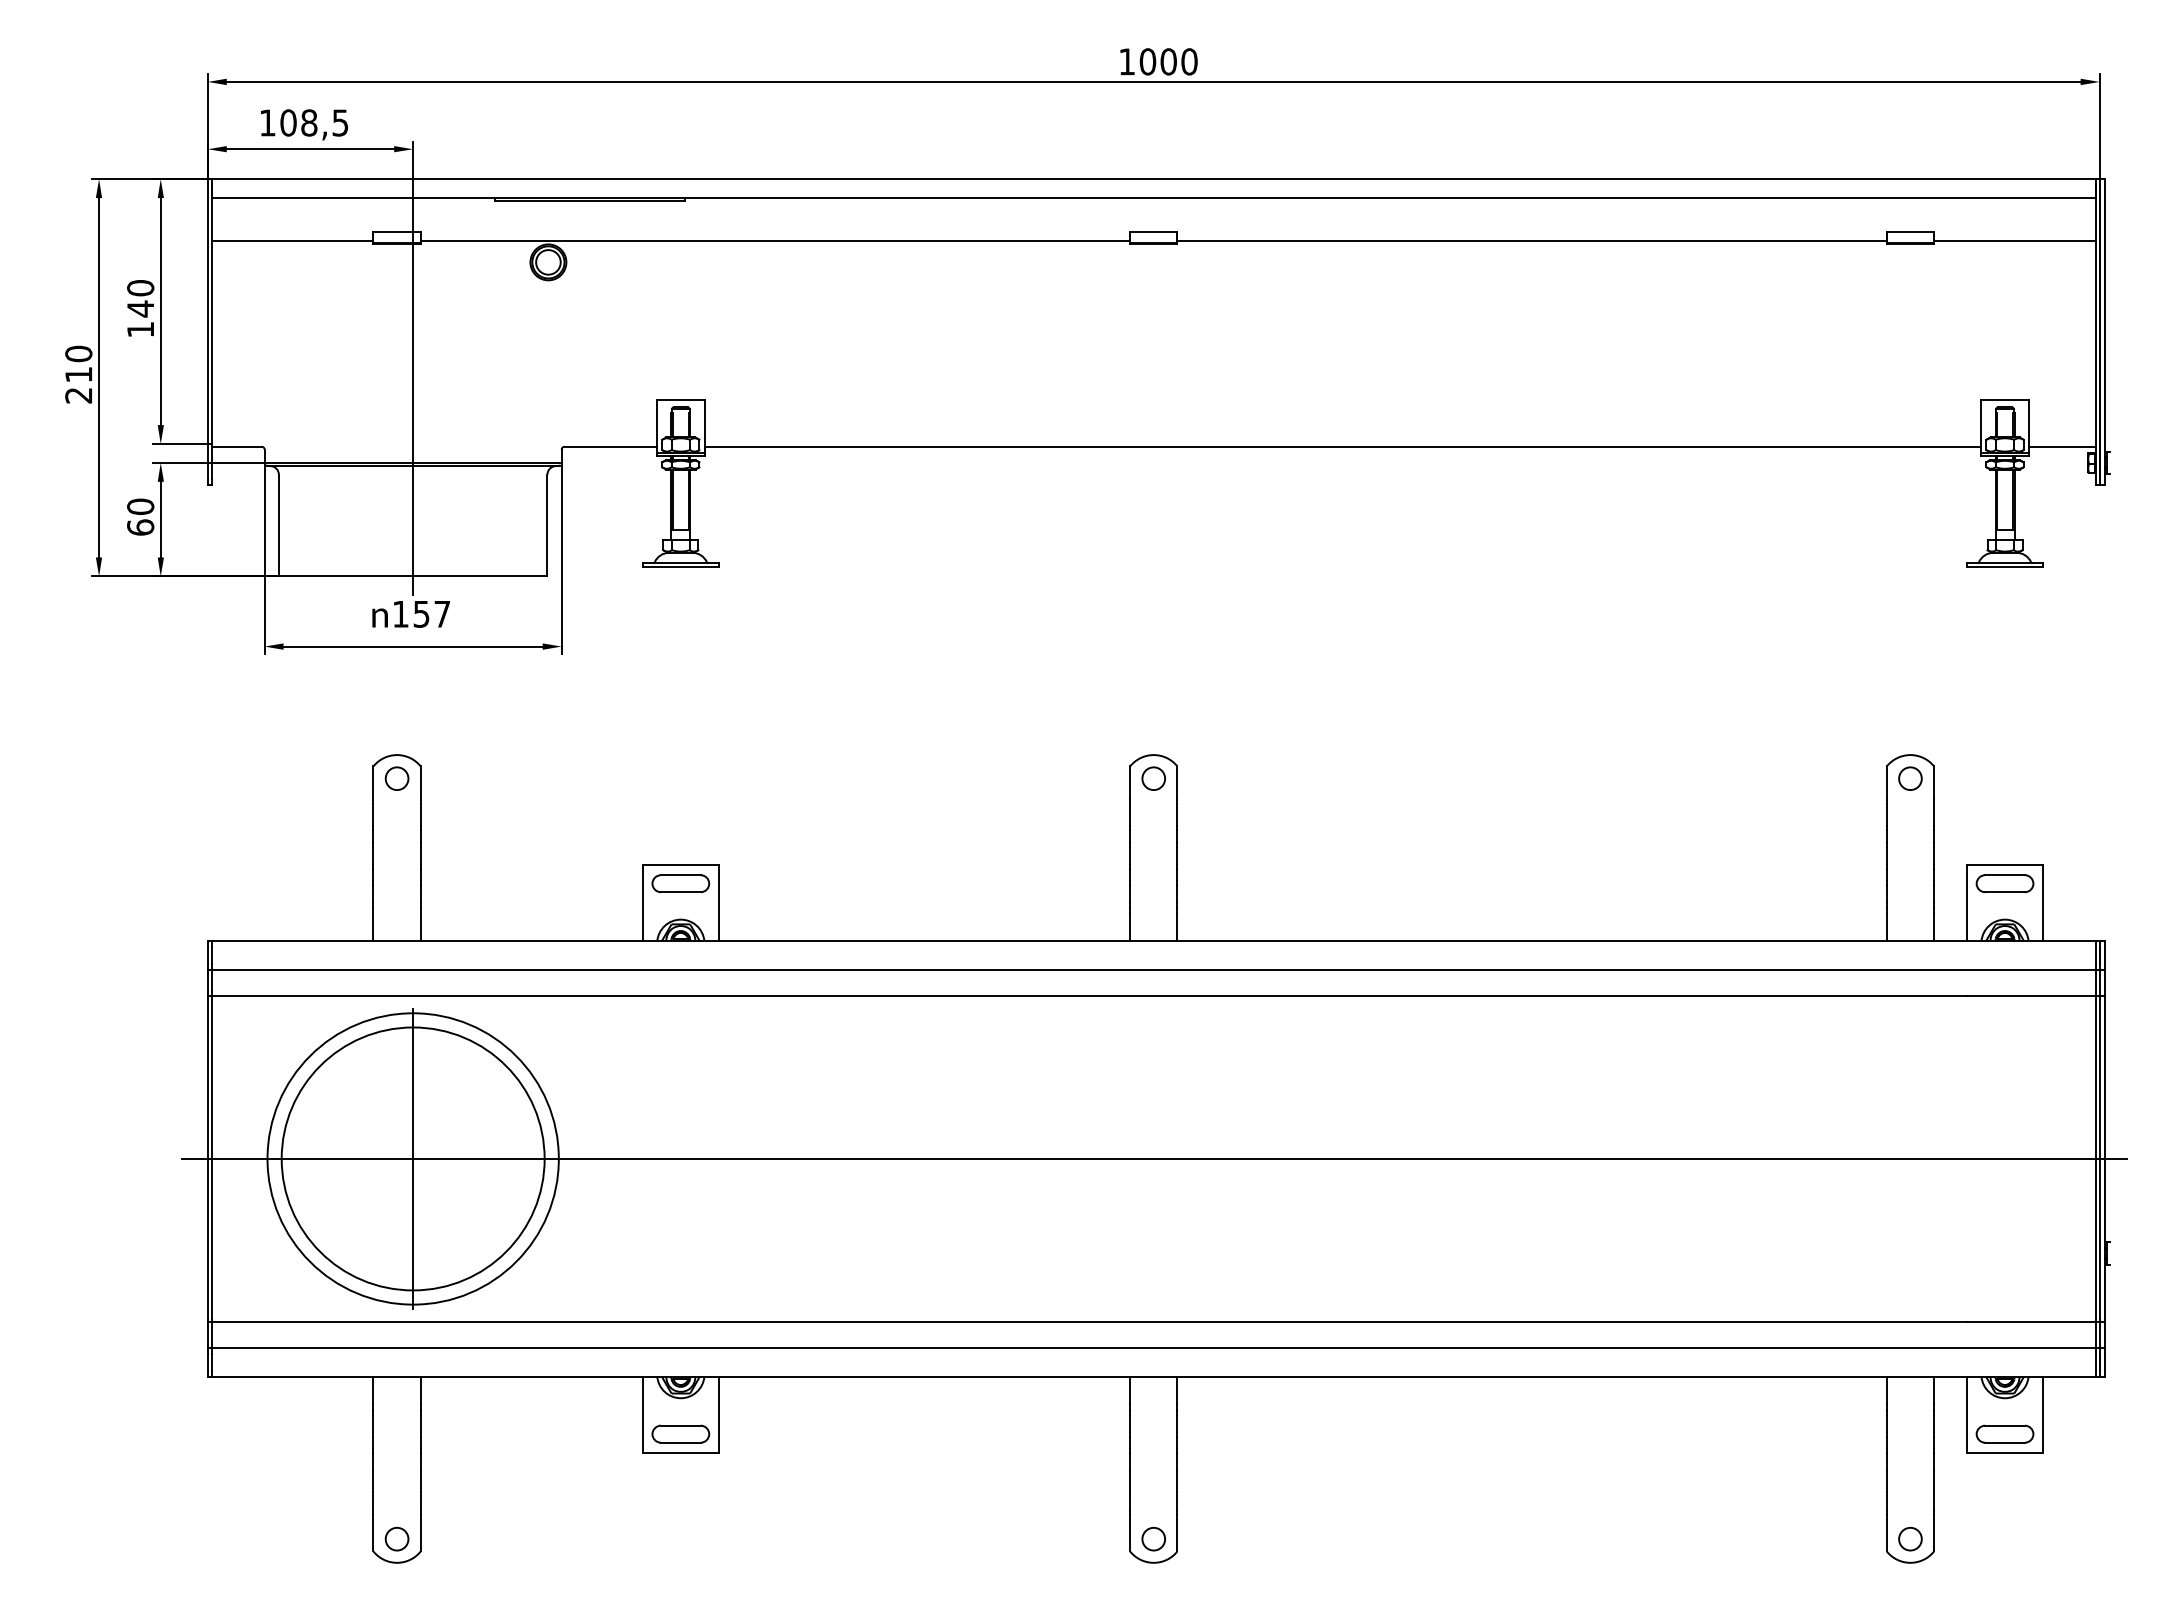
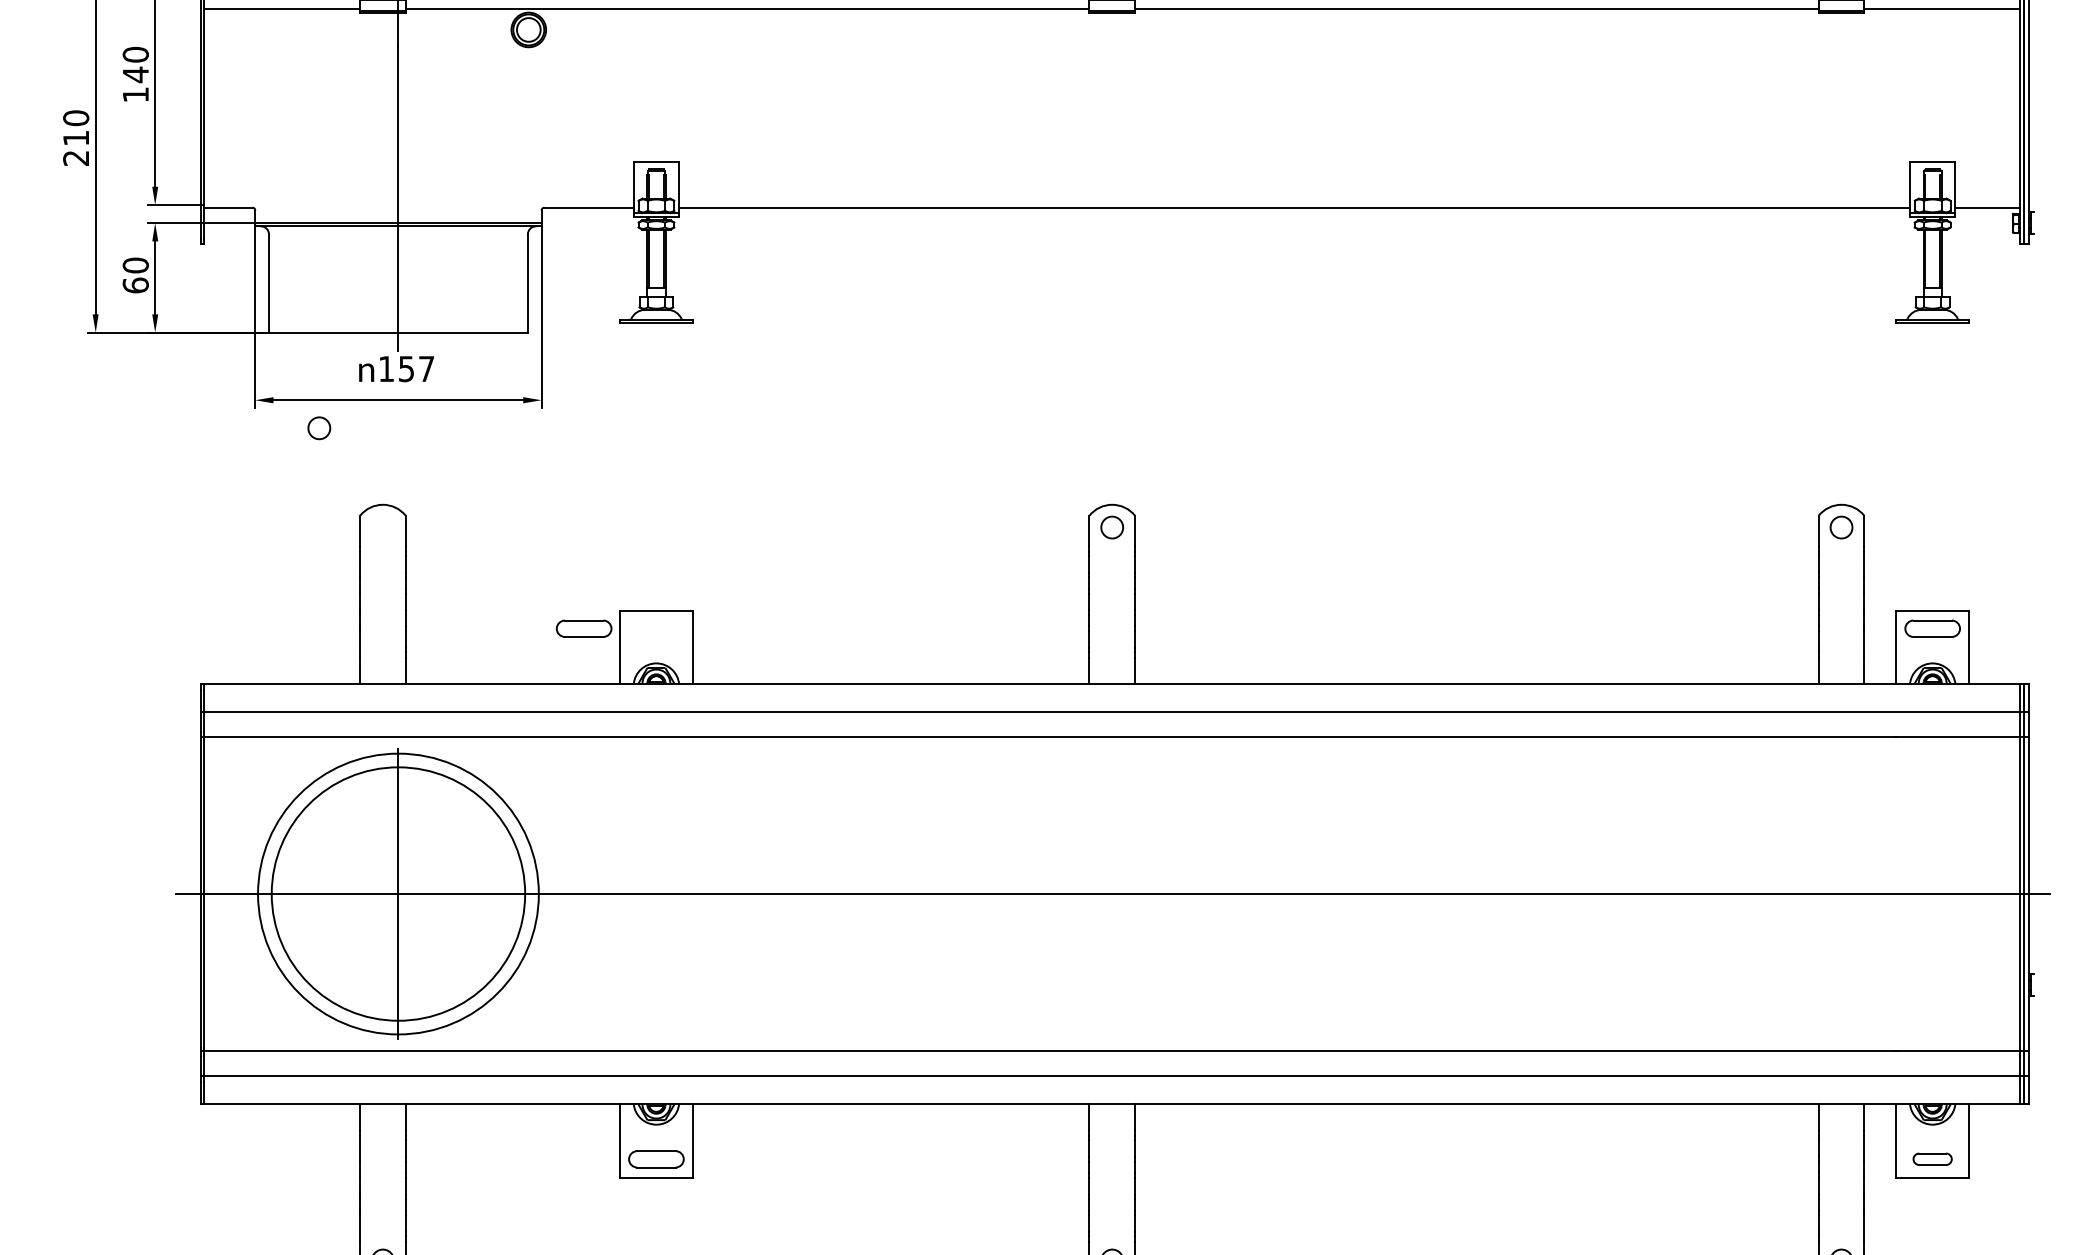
circle: (396, 778) -> (318, 428), moved
part: (680, 883) -> (583, 628), moved
part: (2004, 1433) -> (1932, 1158), size x0.7

